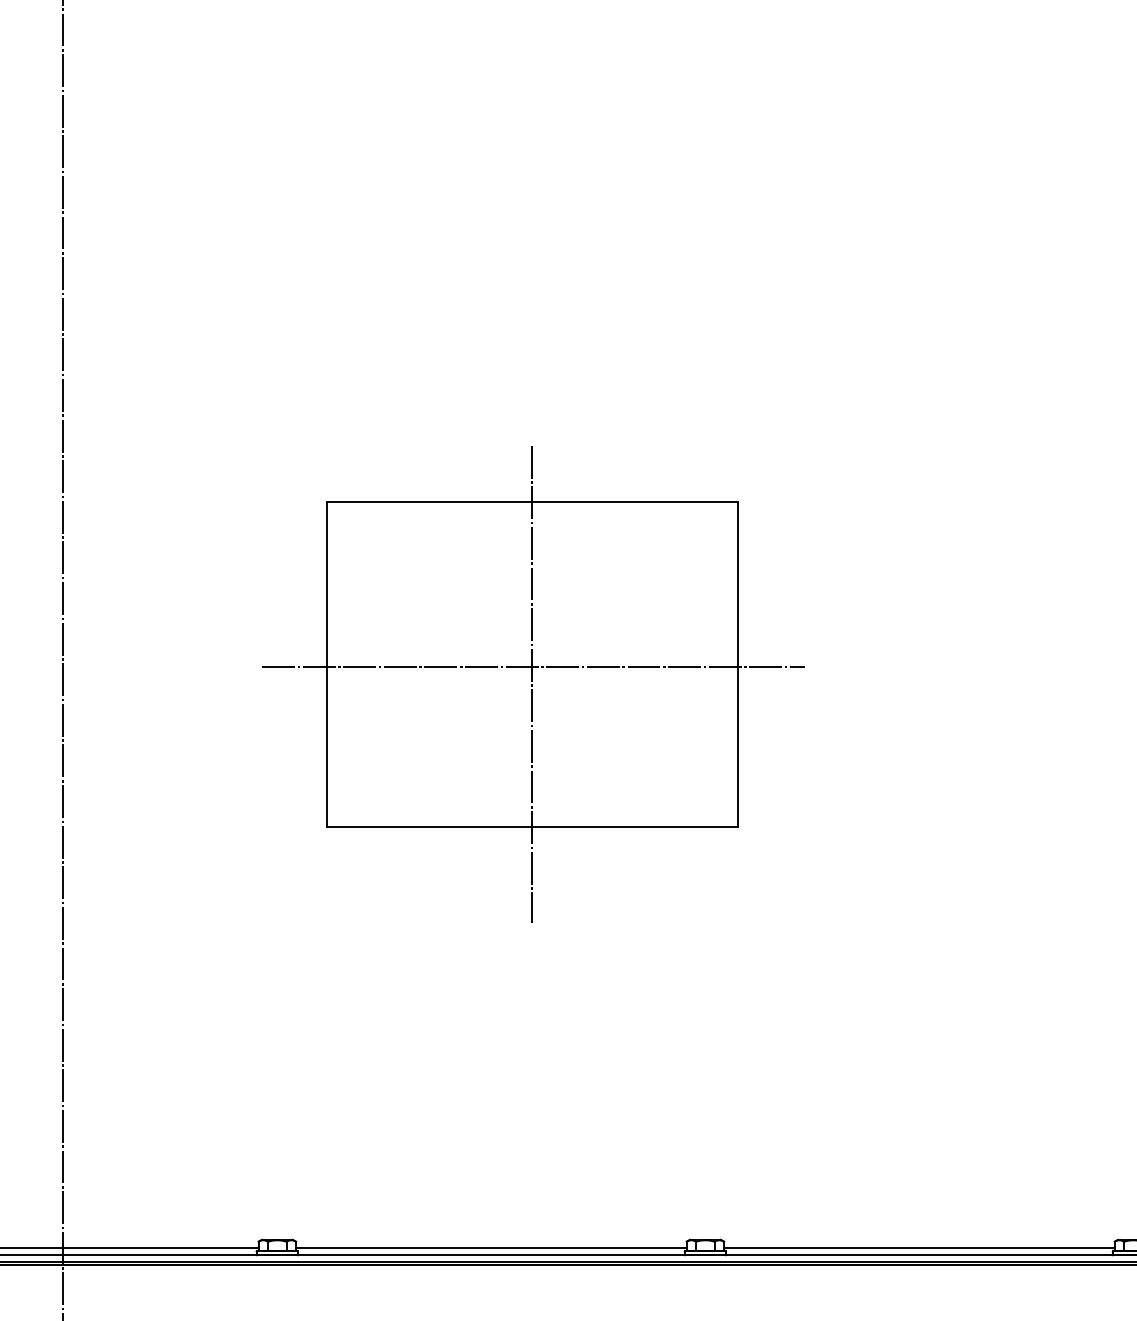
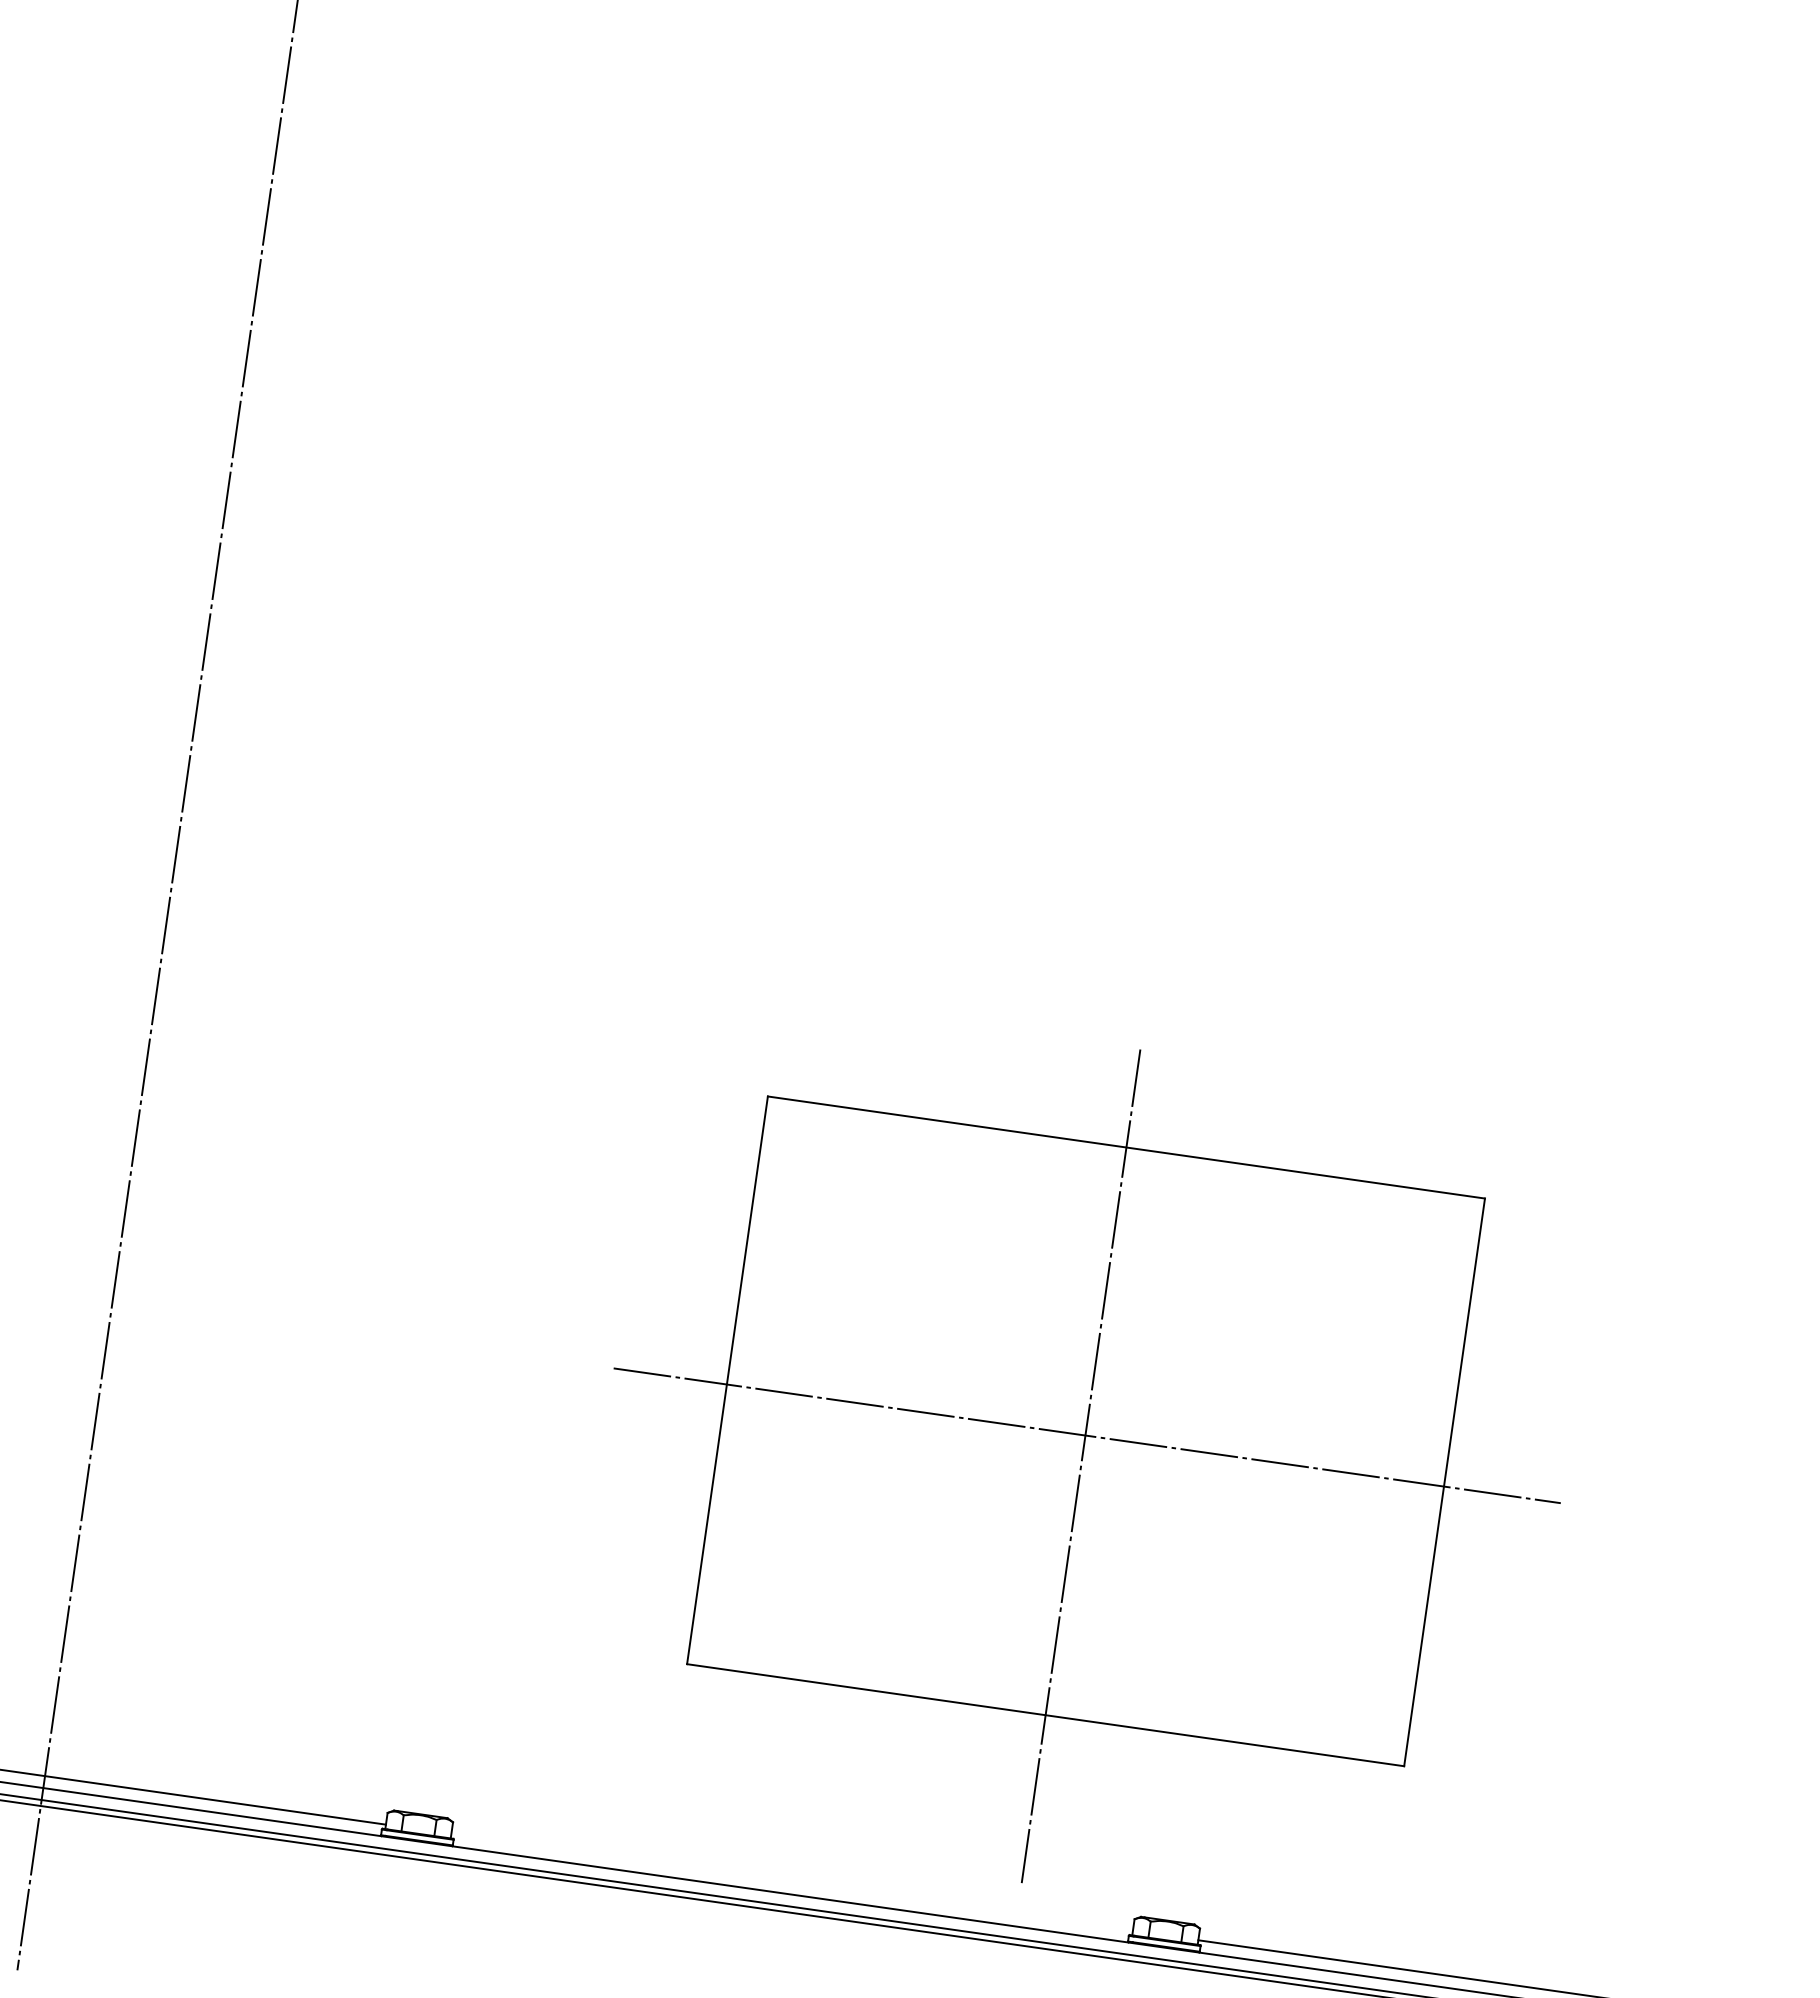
part: (533, 684) -> (1083, 1466), moved
line: (491, 1248) -> (792, 1882), removed

